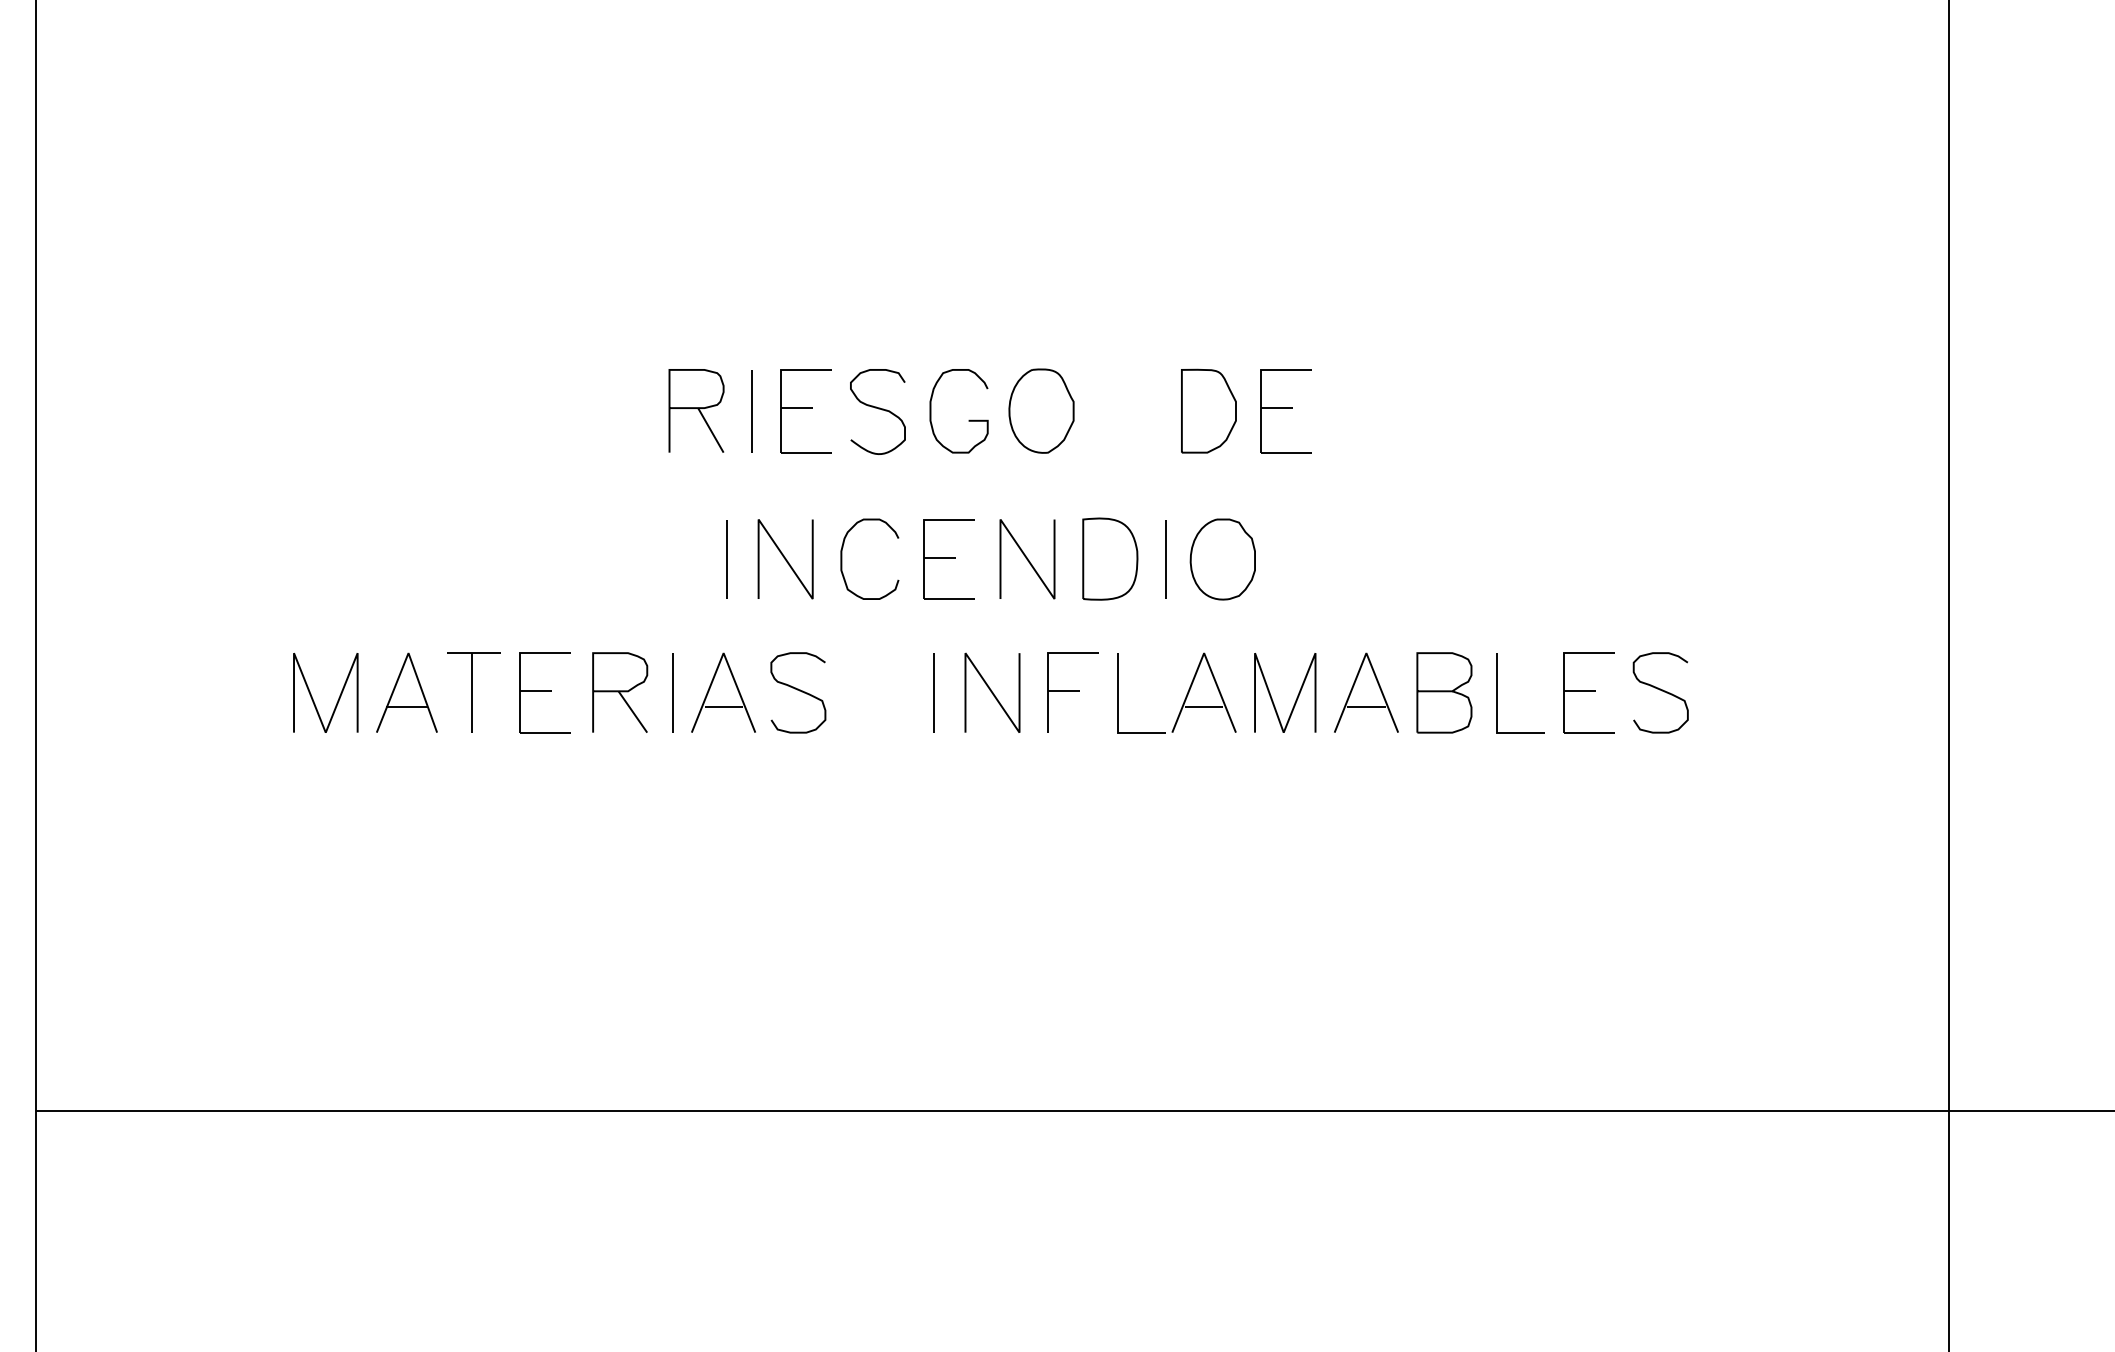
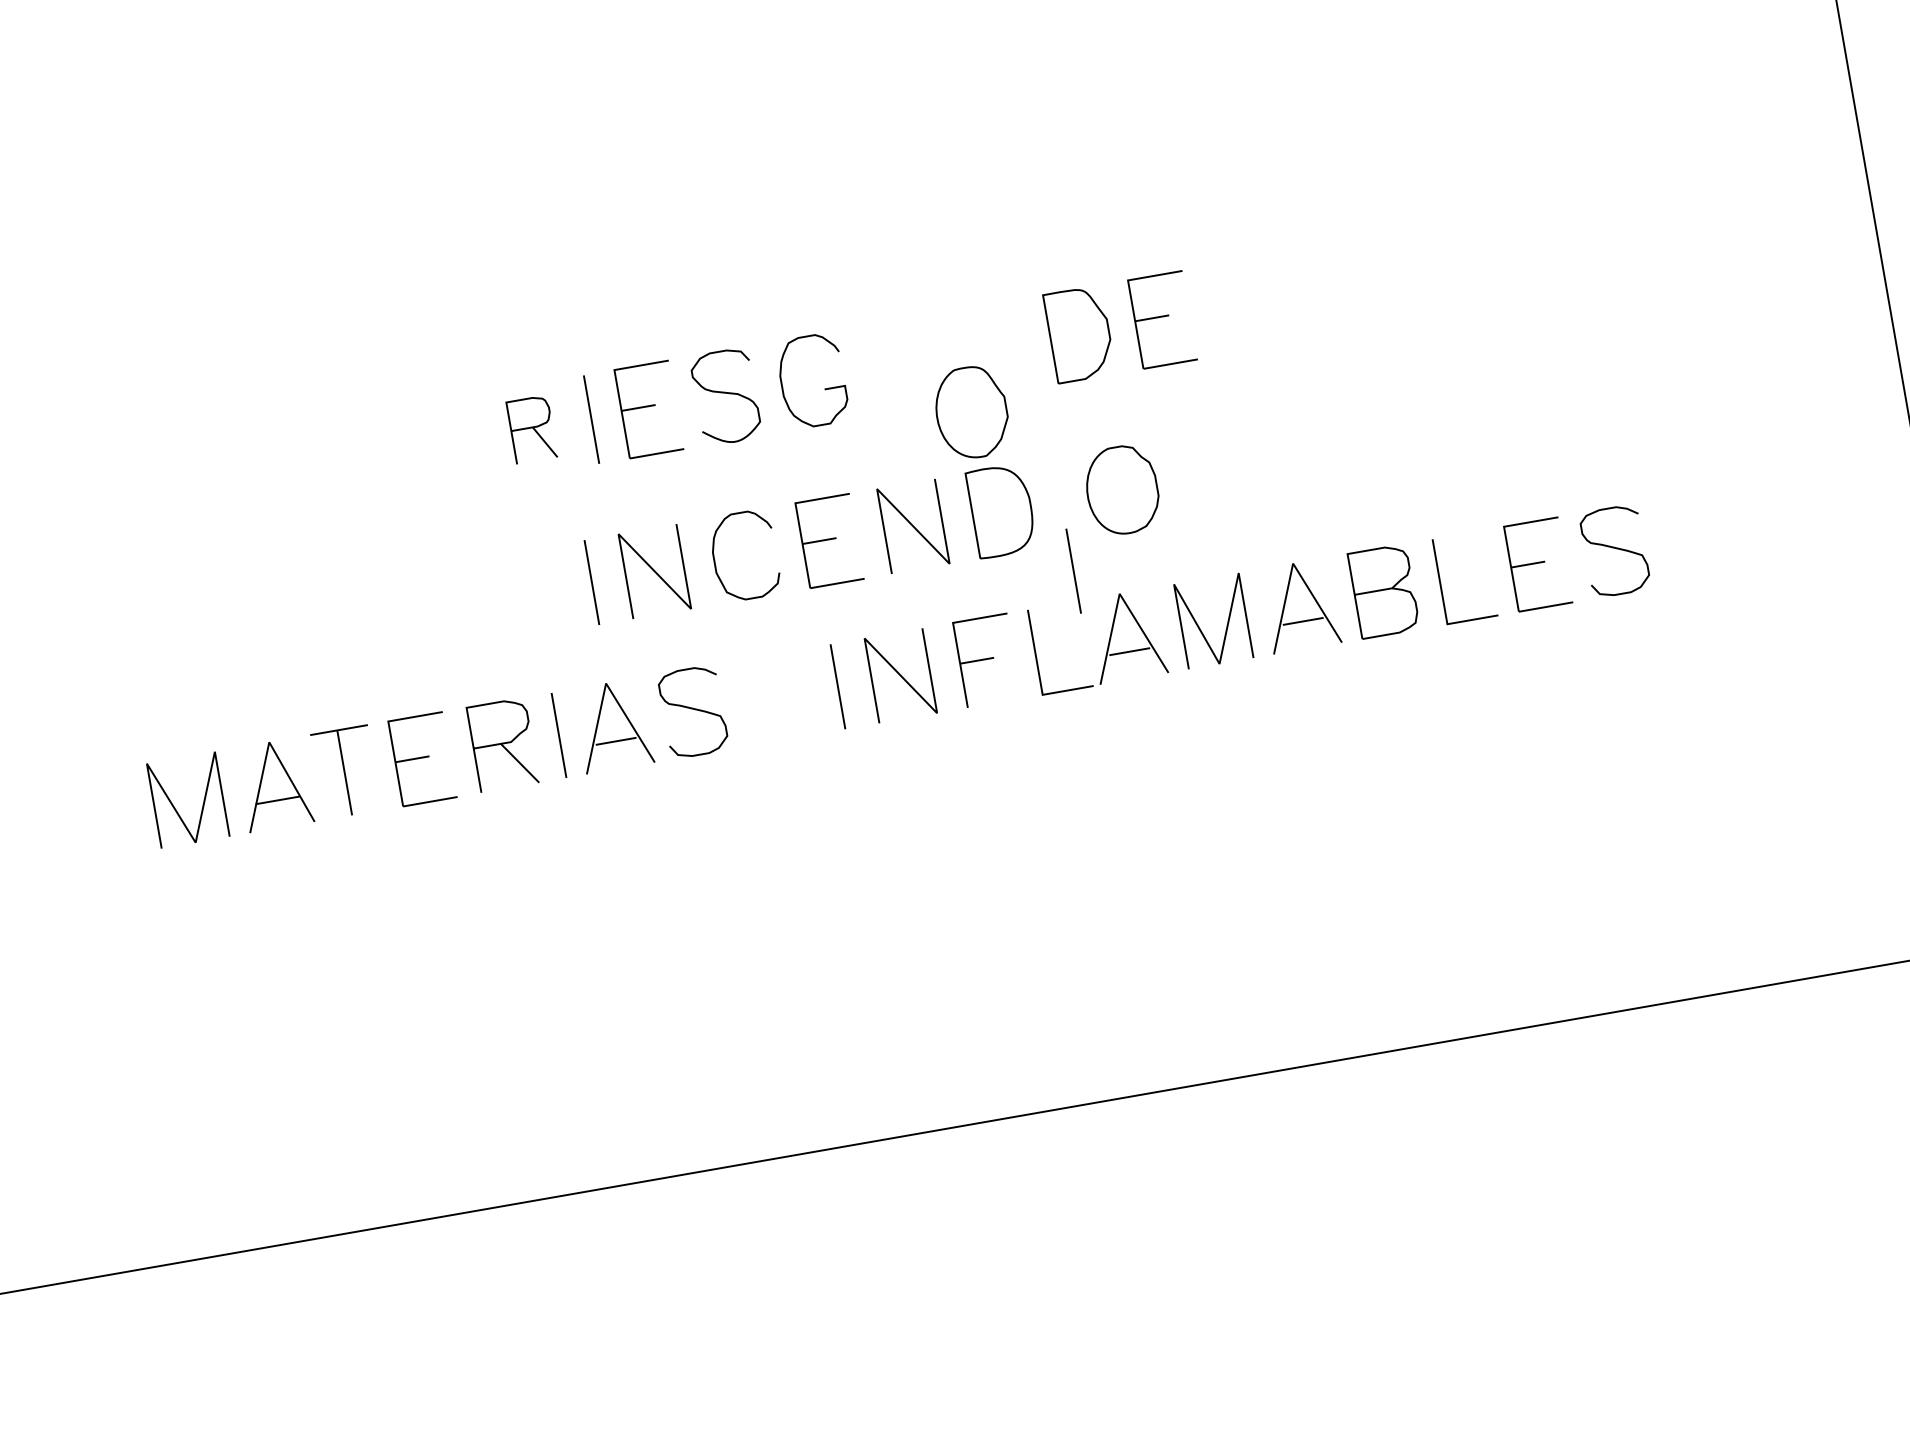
part: (696, 410) -> (531, 429), size x0.7
part: (1041, 410) -> (971, 411), moved
line: (1165, 559) -> (1073, 571), moved

